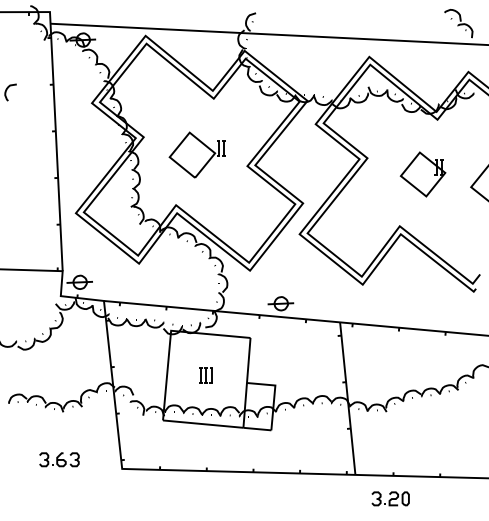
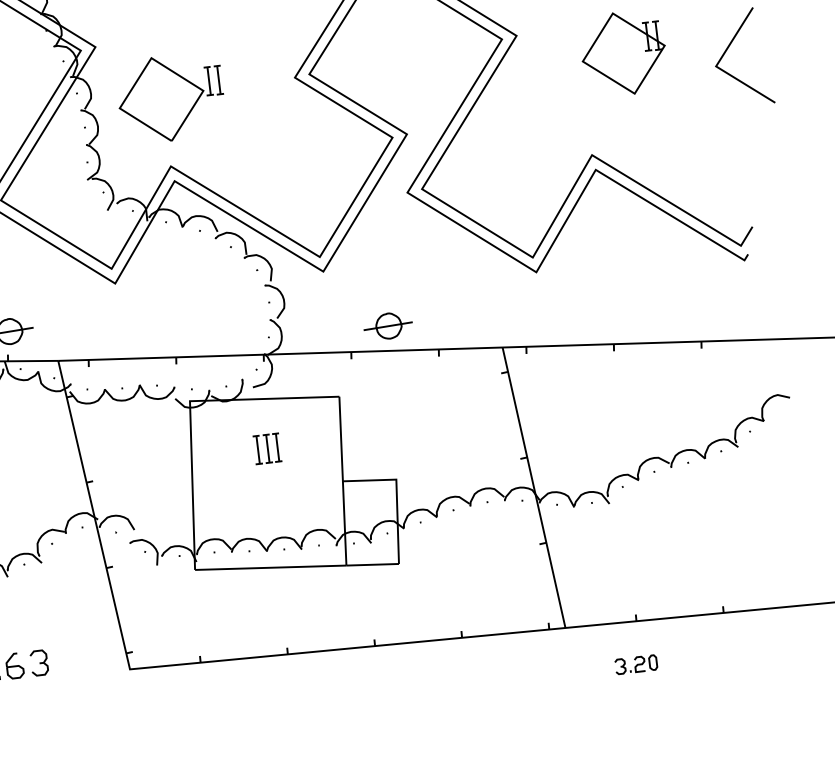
part: (196, 154) -> (169, 97), moved
part: (205, 375) -> (266, 448), moved
part: (390, 498) -> (636, 663), size x0.6

